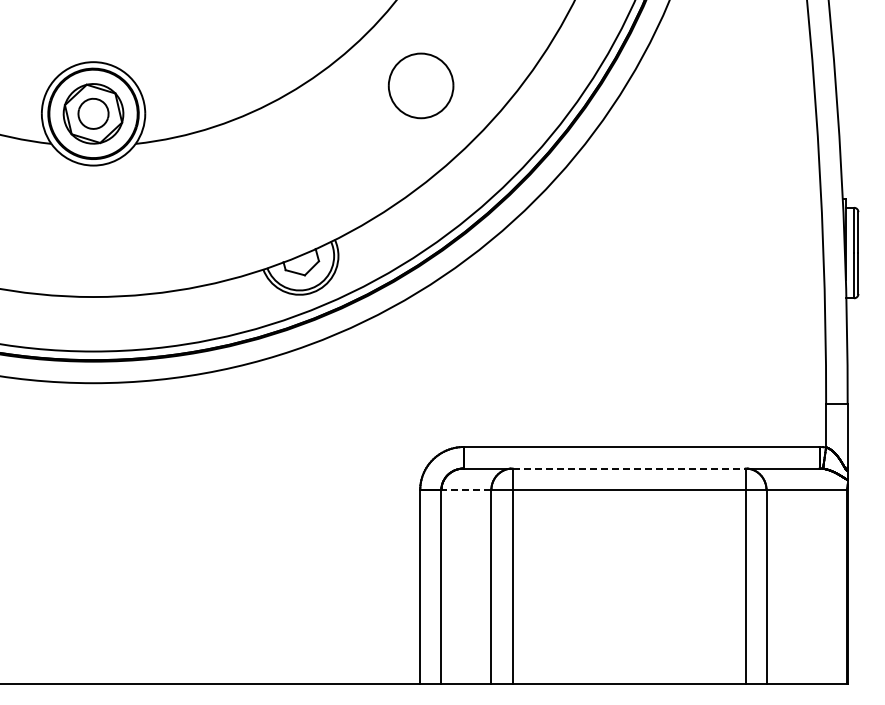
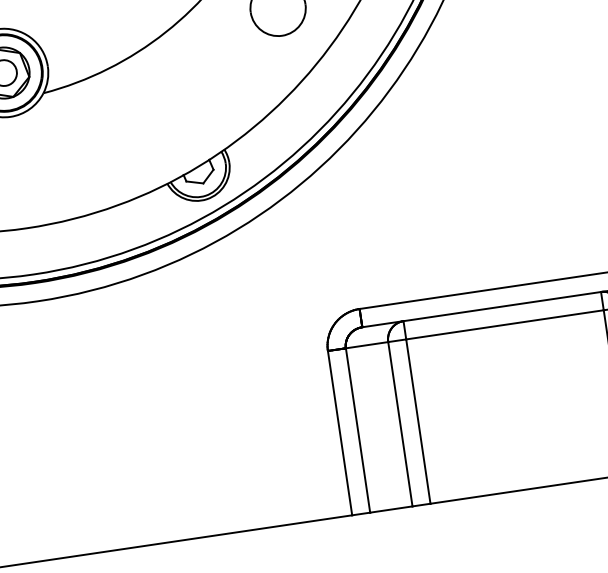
line: (629, 468) -> (502, 306), dashed -> solid
line: (466, 490) -> (367, 345), dashed -> solid

